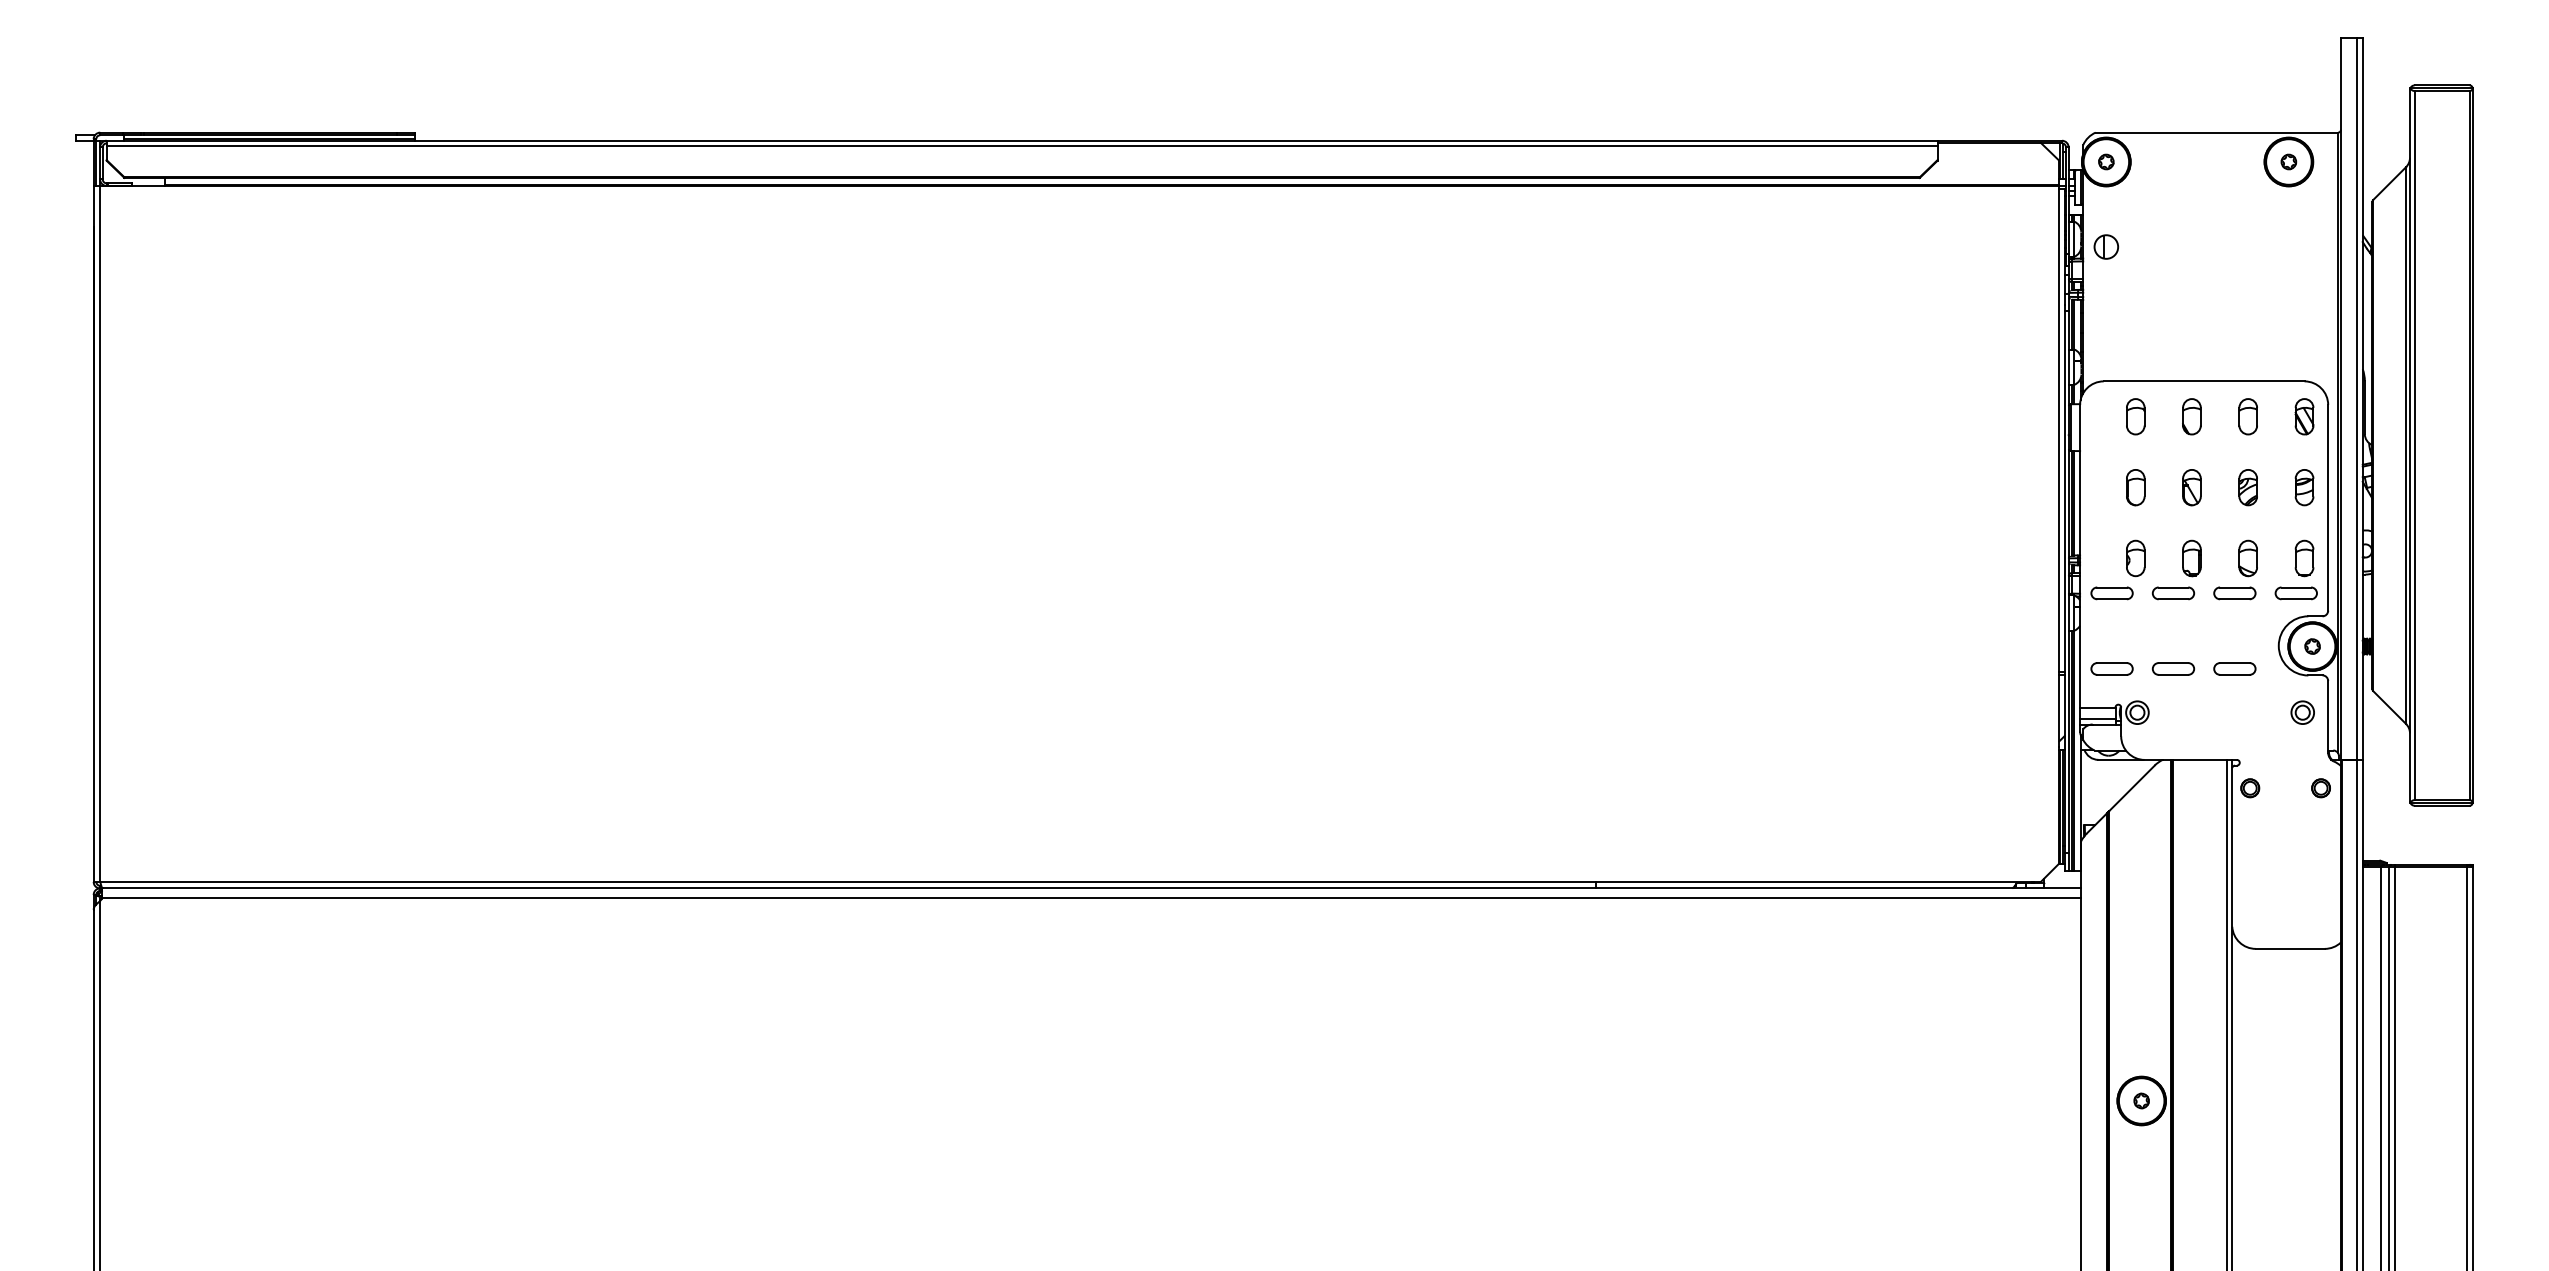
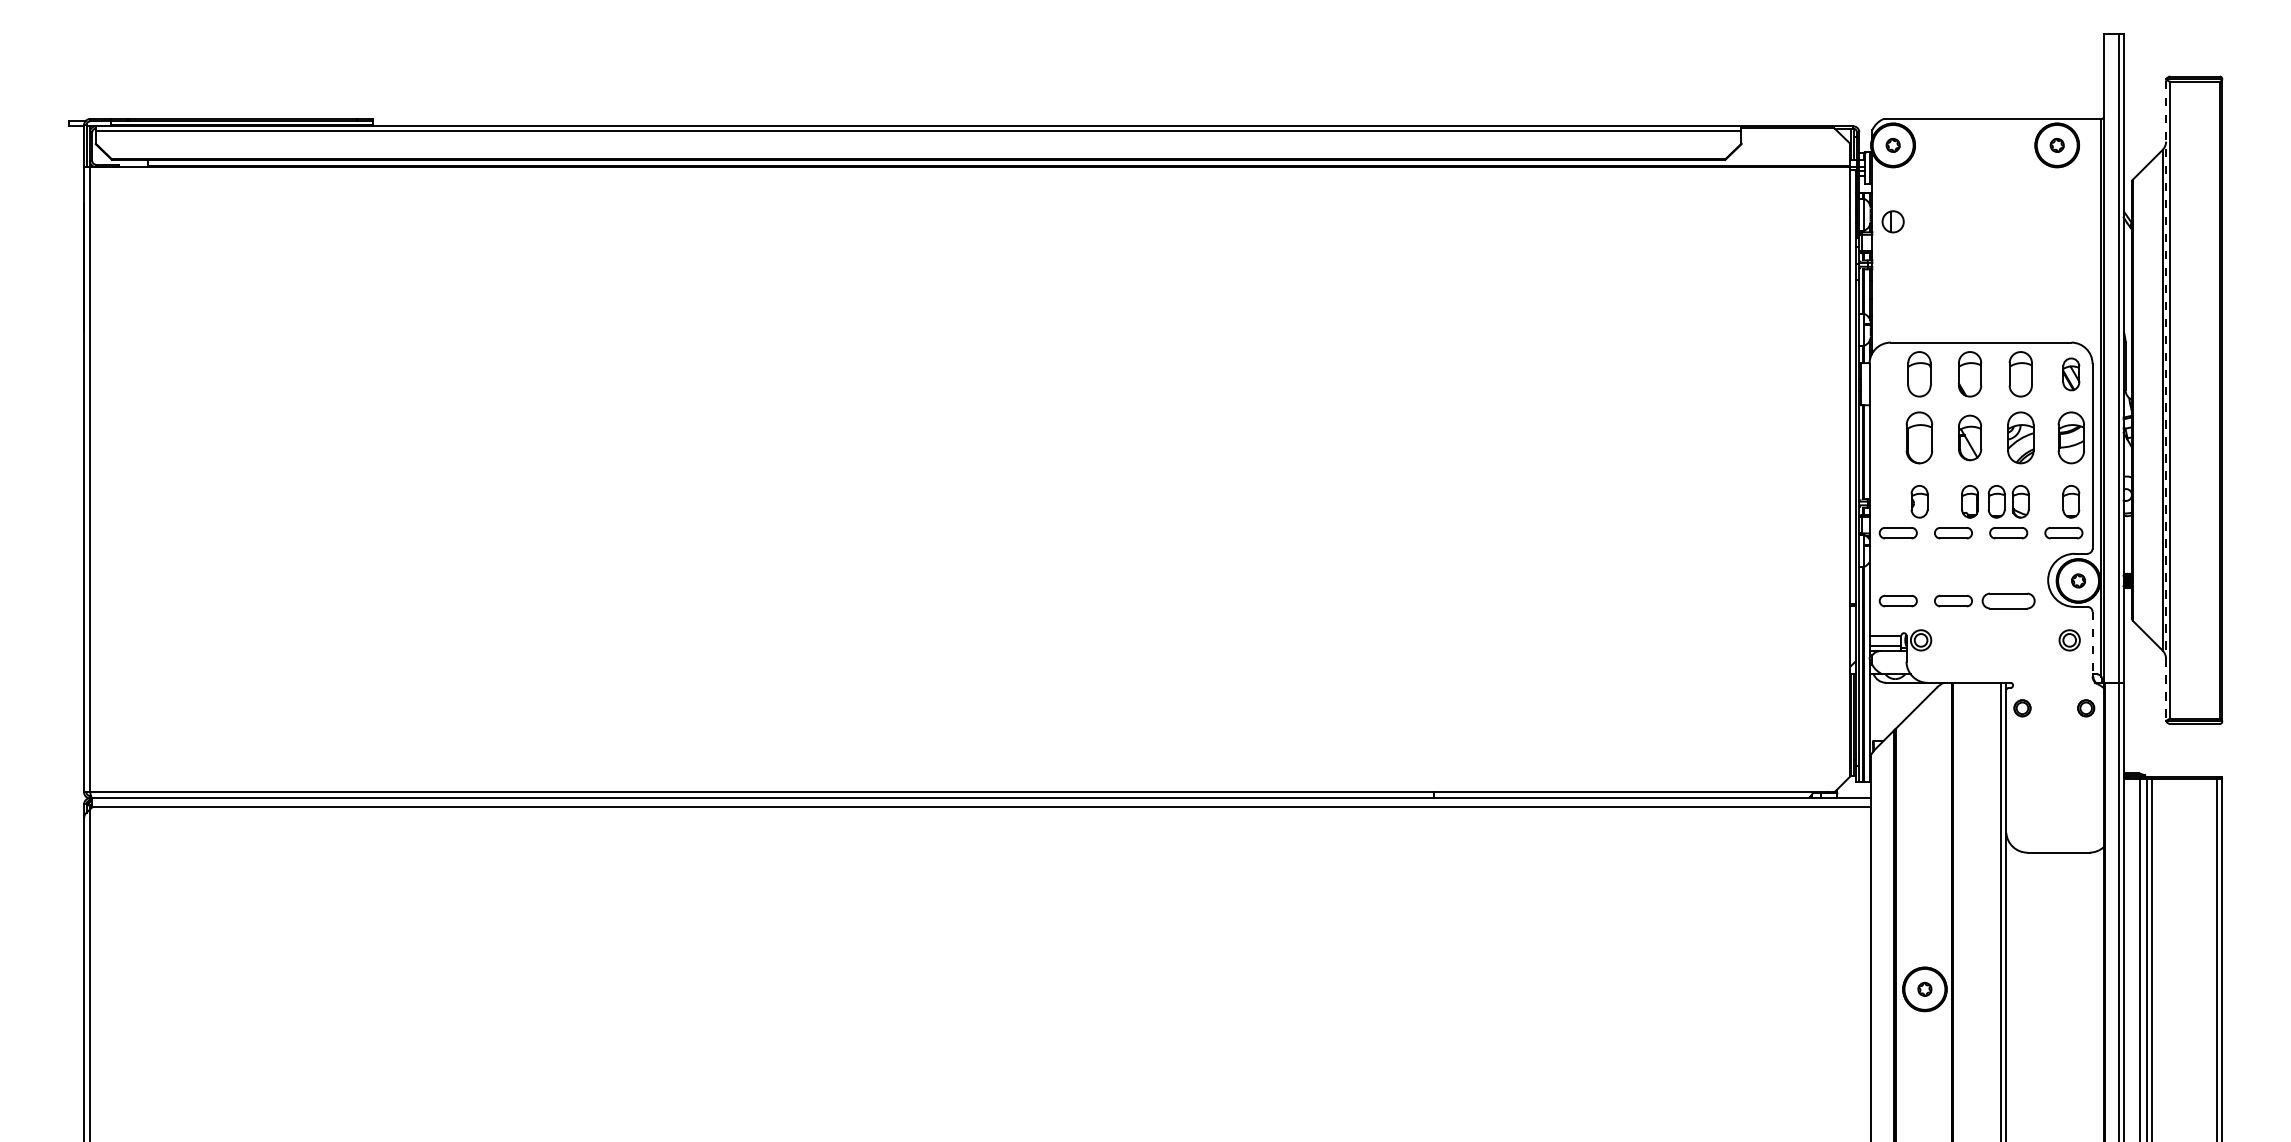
part: (2135, 416) -> (1919, 374), size x1.4
part: (2191, 416) -> (1969, 374), size x1.4
part: (2247, 416) -> (2020, 374), size x1.4
line: (2410, 446) -> (2166, 401), solid -> dashed
part: (2135, 487) -> (1919, 437), size x1.6
part: (2191, 487) -> (1969, 437), size x1.4
part: (2247, 487) -> (2020, 437), size x1.6
part: (2304, 487) -> (2071, 437), size x1.6
part: (2221, 558) -> (1996, 501), added
part: (2234, 668) -> (2008, 600), size x1.4
line: (2328, 716) -> (2092, 643), solid -> dashed

